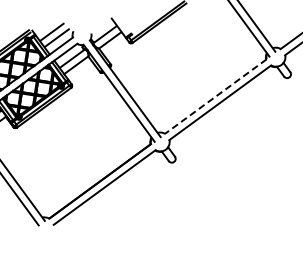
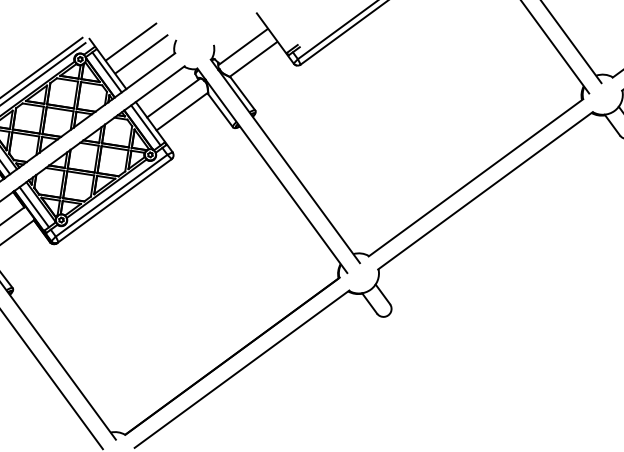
line: (215, 96) -> (475, 177), dashed -> solid

